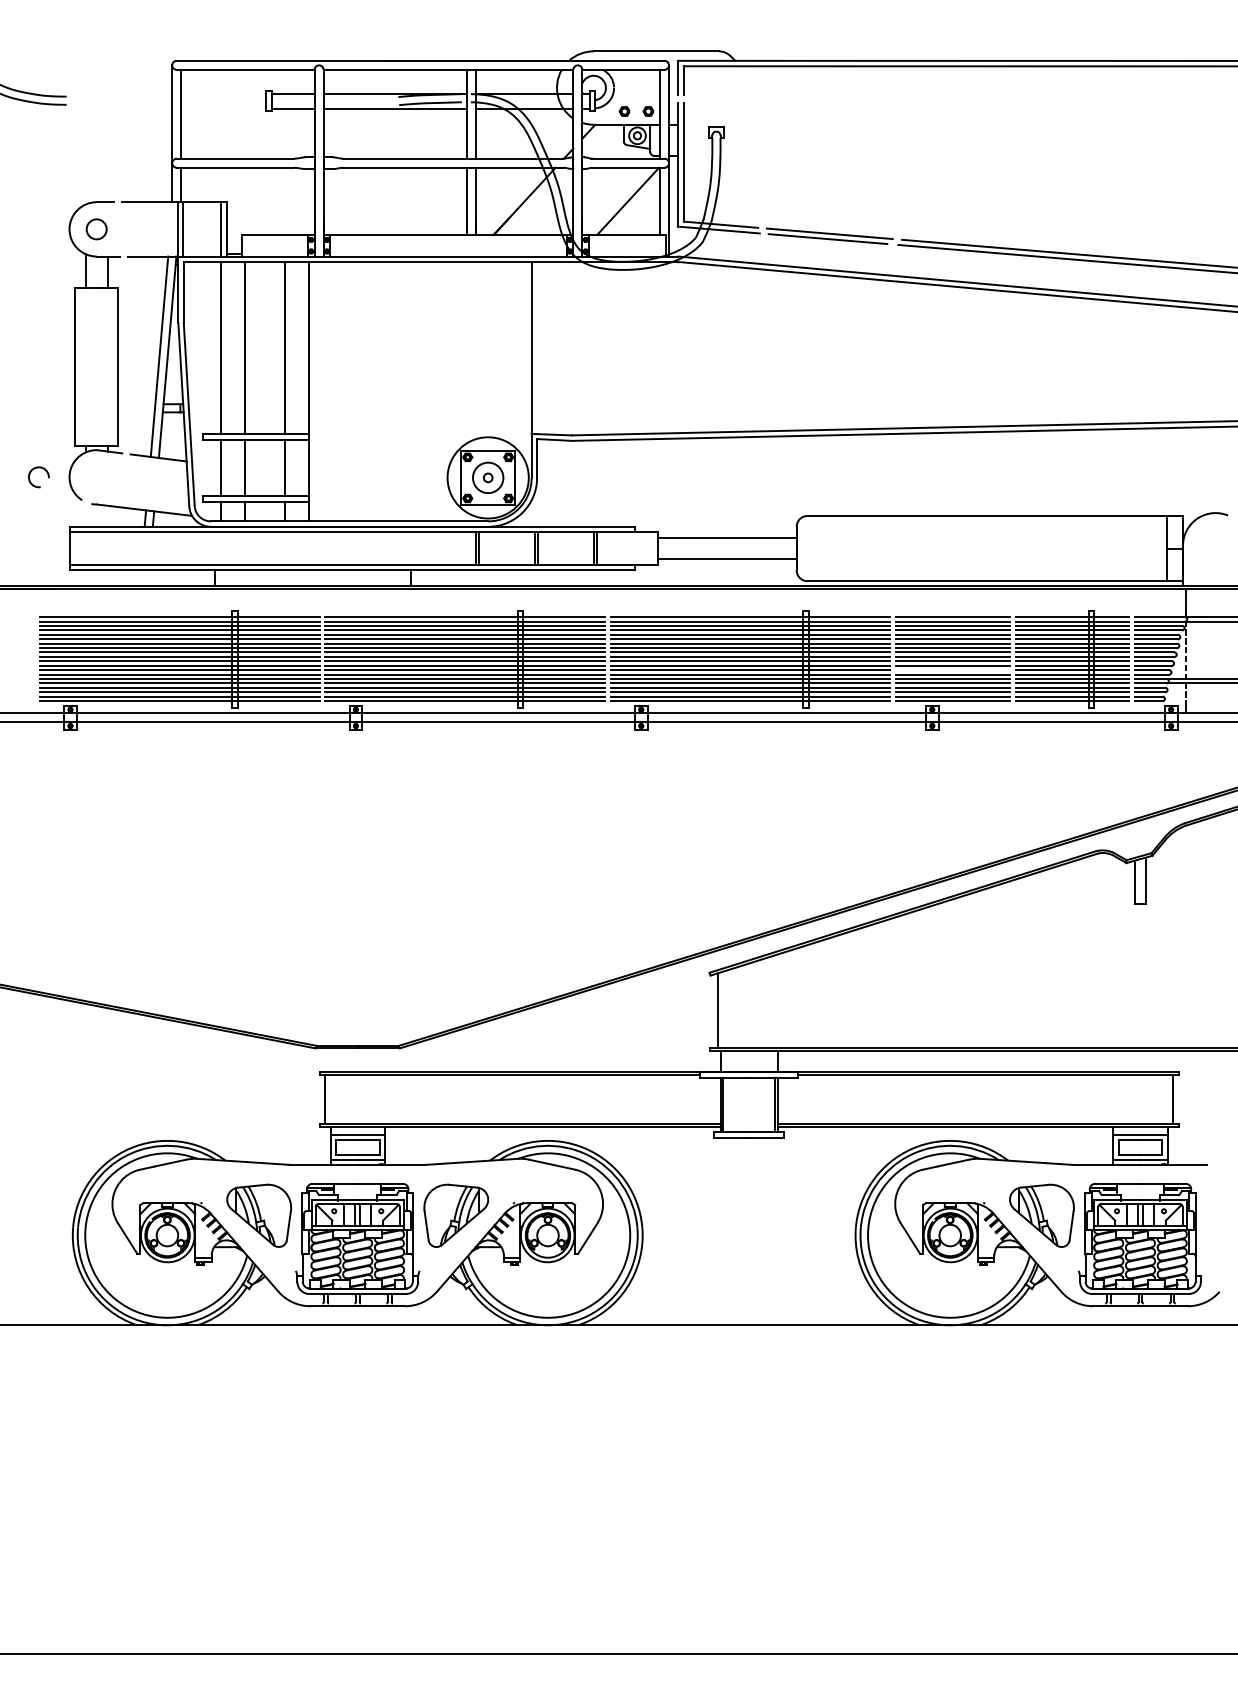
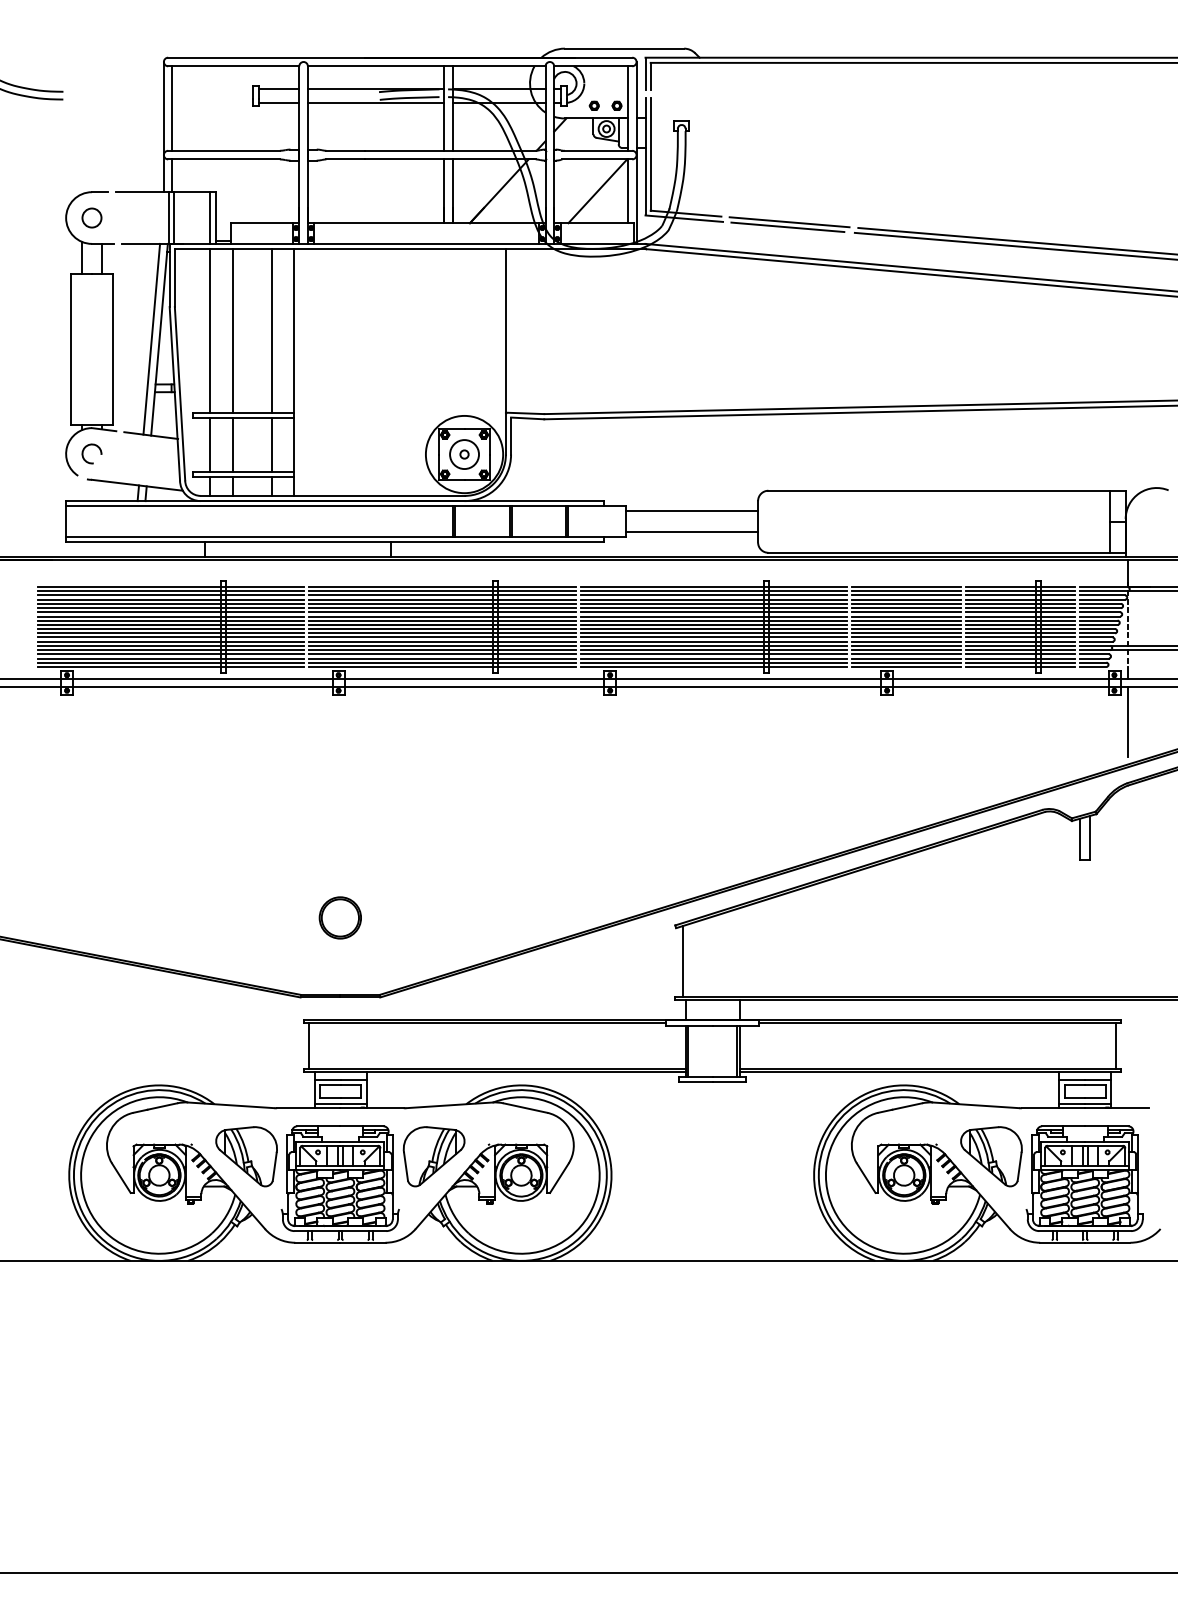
arc: (35, 469) -> (88, 446), moved
line: (952, 670) -> (906, 637), added
line: (1185, 759) -> (1128, 722), added
part: (356, 964) -> (339, 917), added

